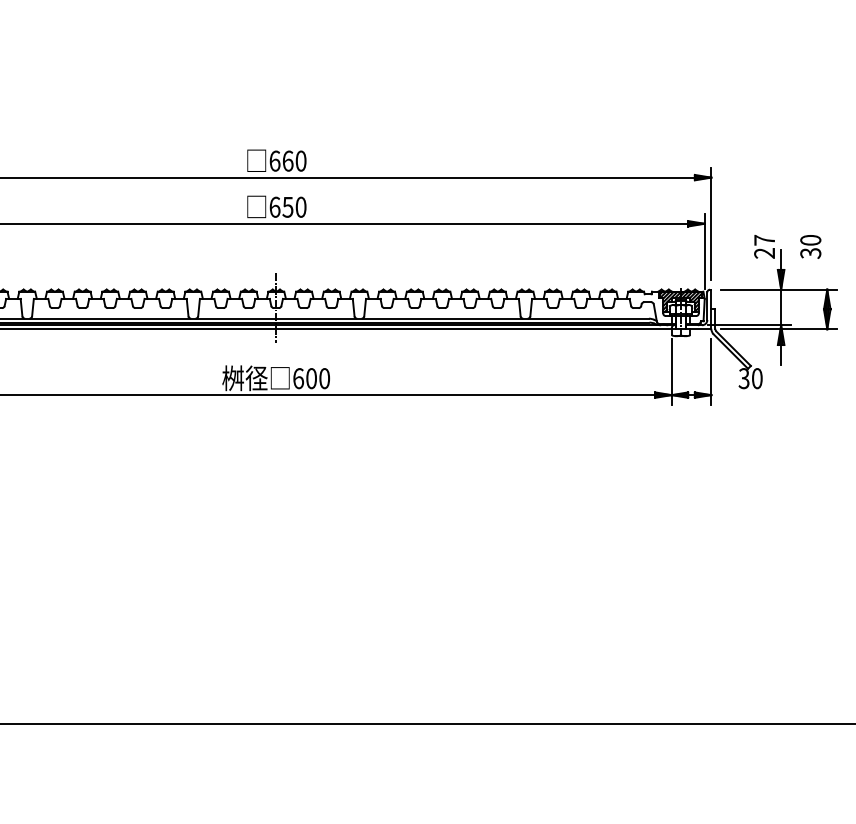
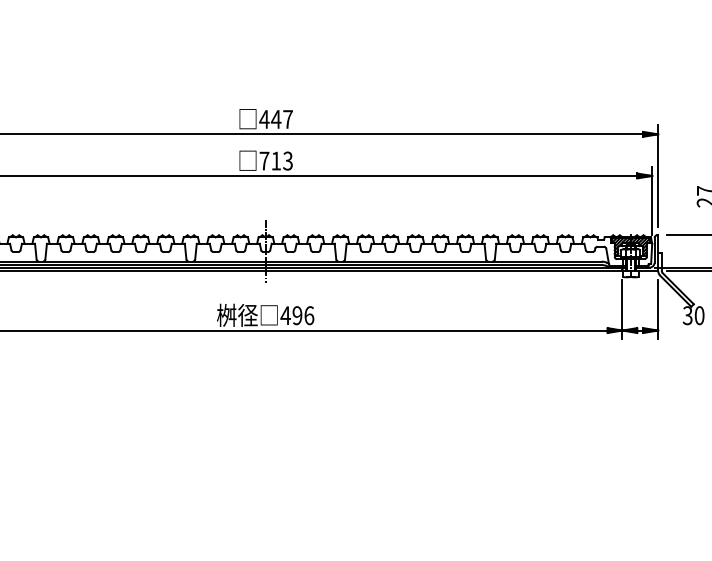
text: (287, 160) -> (275, 118), 660 -> 447
text: (287, 206) -> (275, 160), 650 -> 713
text: (311, 378) -> (297, 315), 600 -> 496

